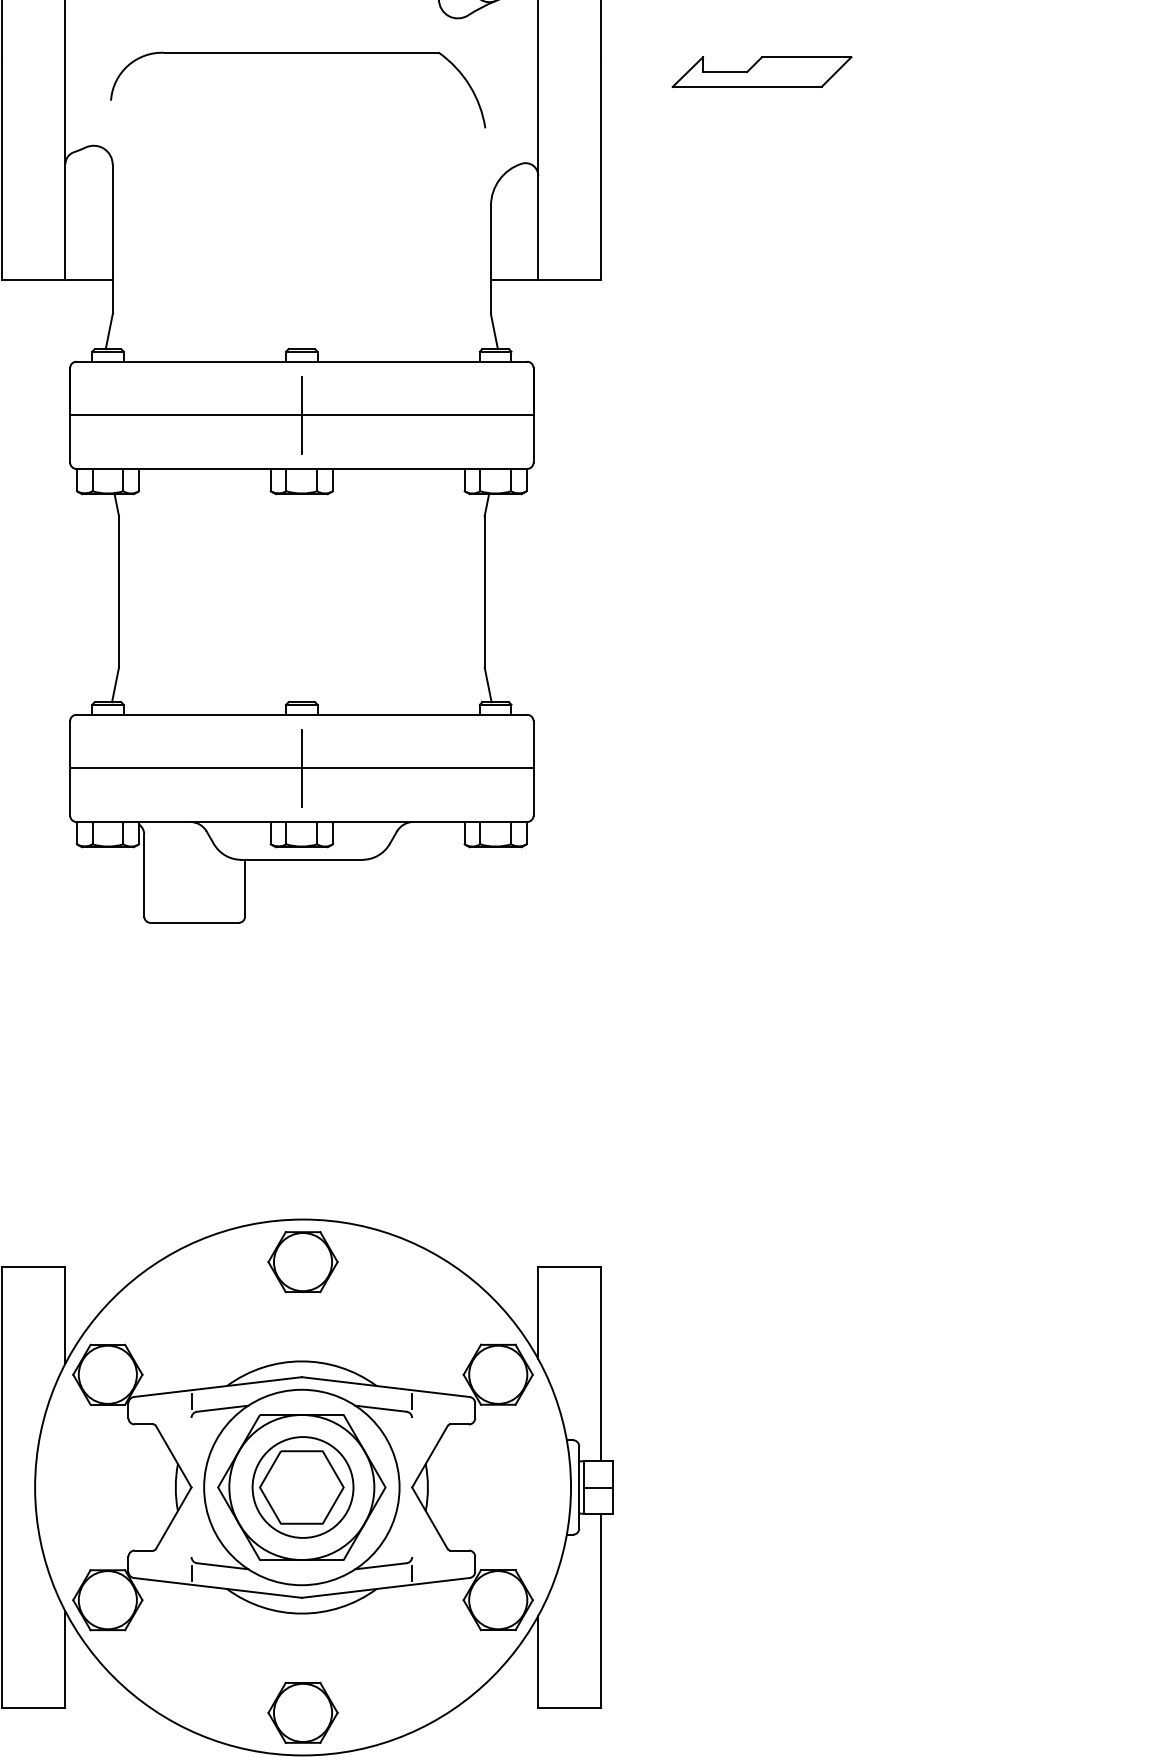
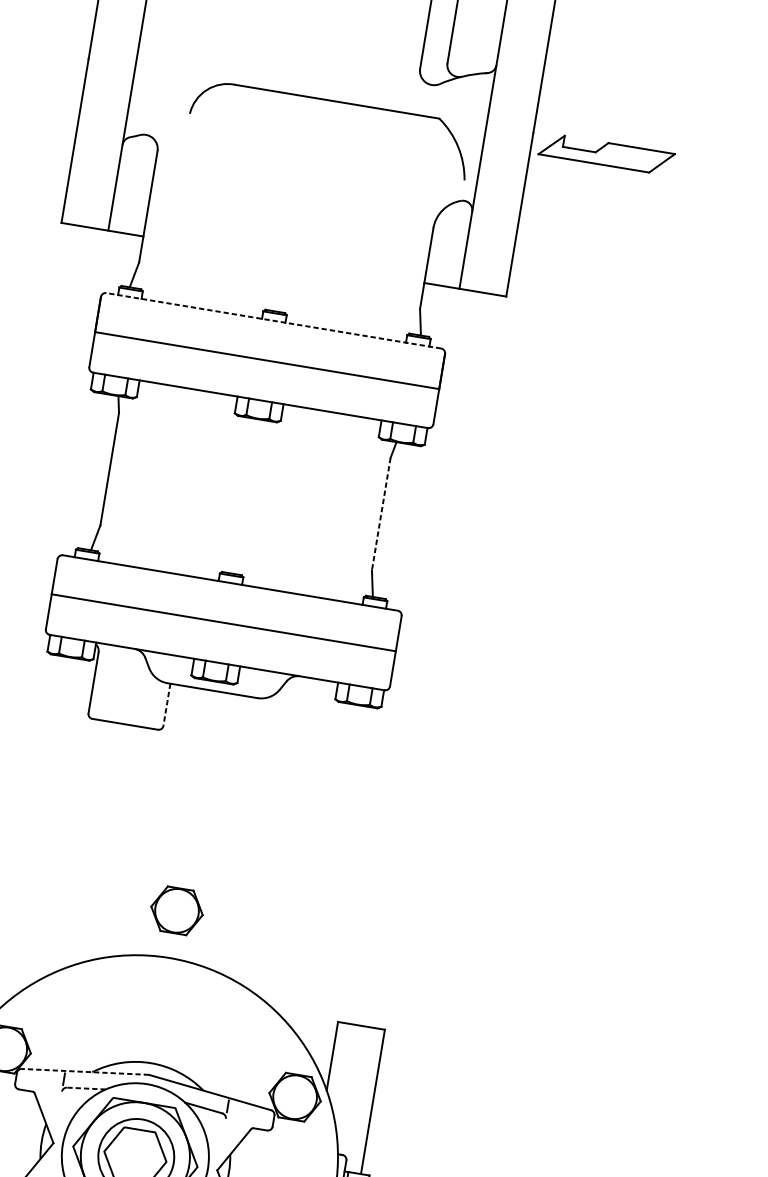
part: (298, 53) -> (334, 101), moved
part: (761, 71) -> (606, 153), moved
line: (301, 361) -> (273, 320), solid -> dashed
line: (301, 414) -> (267, 359), removed
line: (484, 591) -> (381, 513), solid -> dashed
line: (301, 767) -> (223, 622), removed
line: (245, 888) -> (167, 705), solid -> dashed
part: (302, 1262) -> (176, 911), moved
line: (217, 1387) -> (85, 1072), solid -> dashed
line: (222, 1408) -> (86, 1088), solid -> dashed

